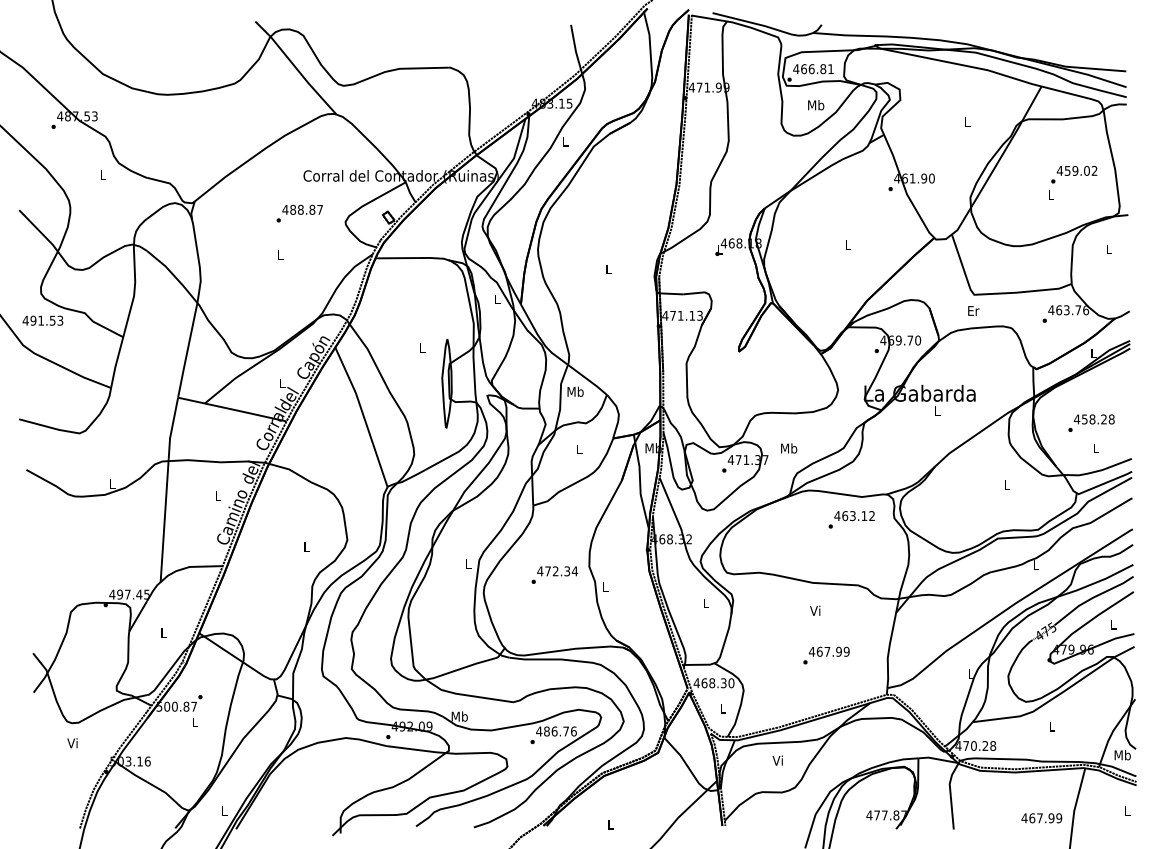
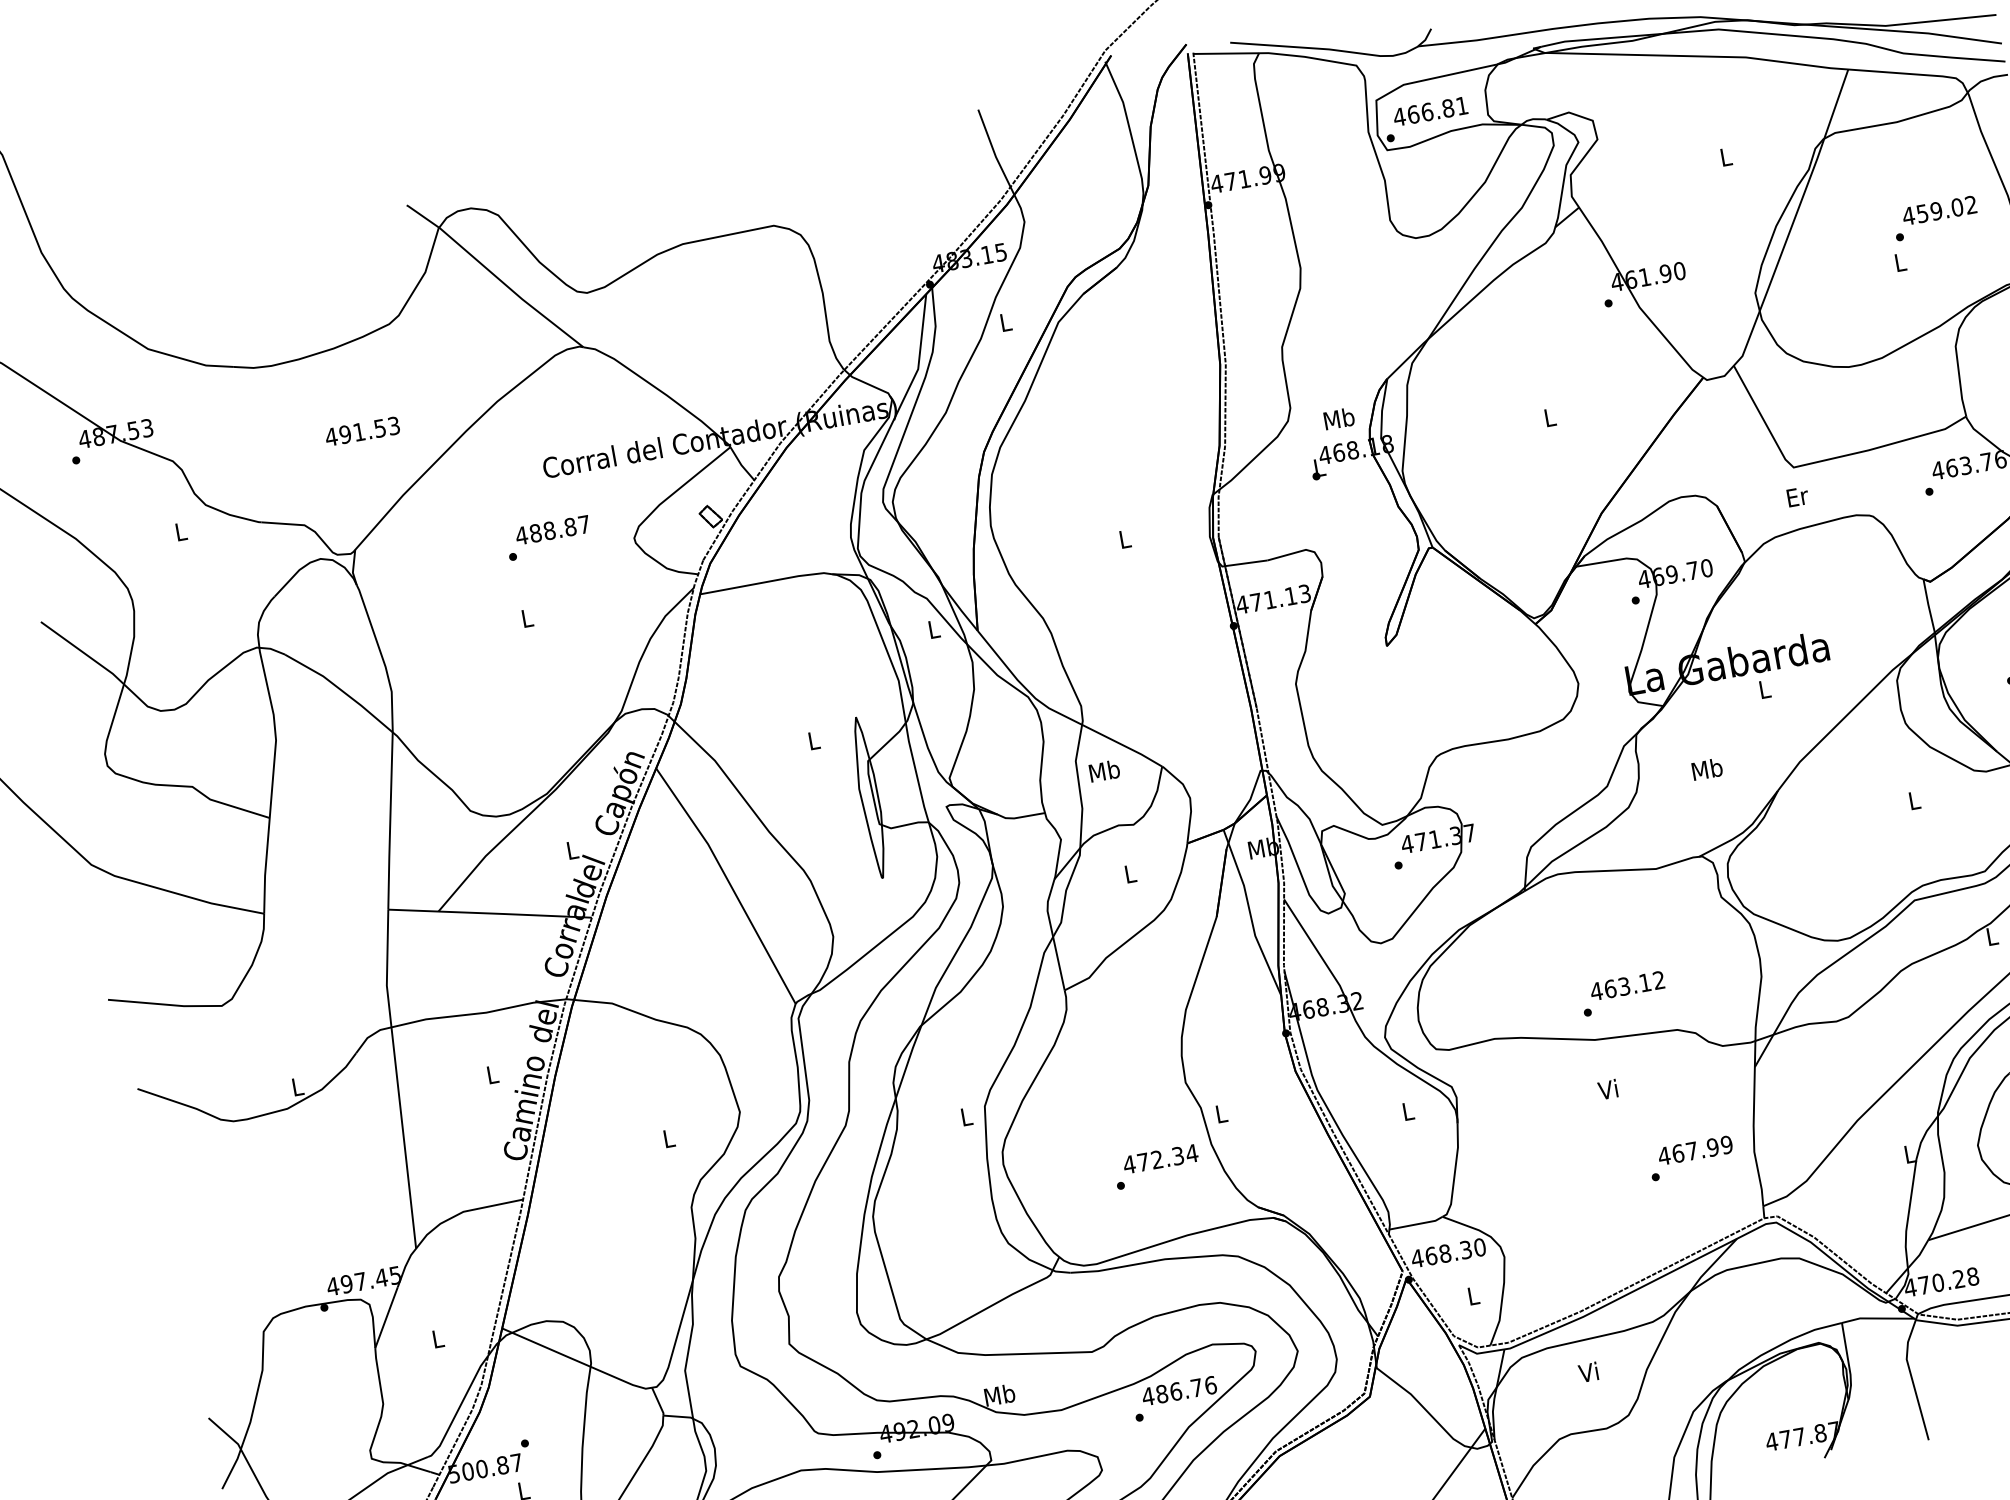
text: (816, 105) -> (1339, 419), moved
text: (42, 320) -> (361, 431), moved
text: (789, 448) -> (1708, 769), moved
text: (851, 519) -> (1623, 993), moved
text: (554, 574) -> (1156, 1165), moved
text: (826, 655) -> (1691, 1158), moved

